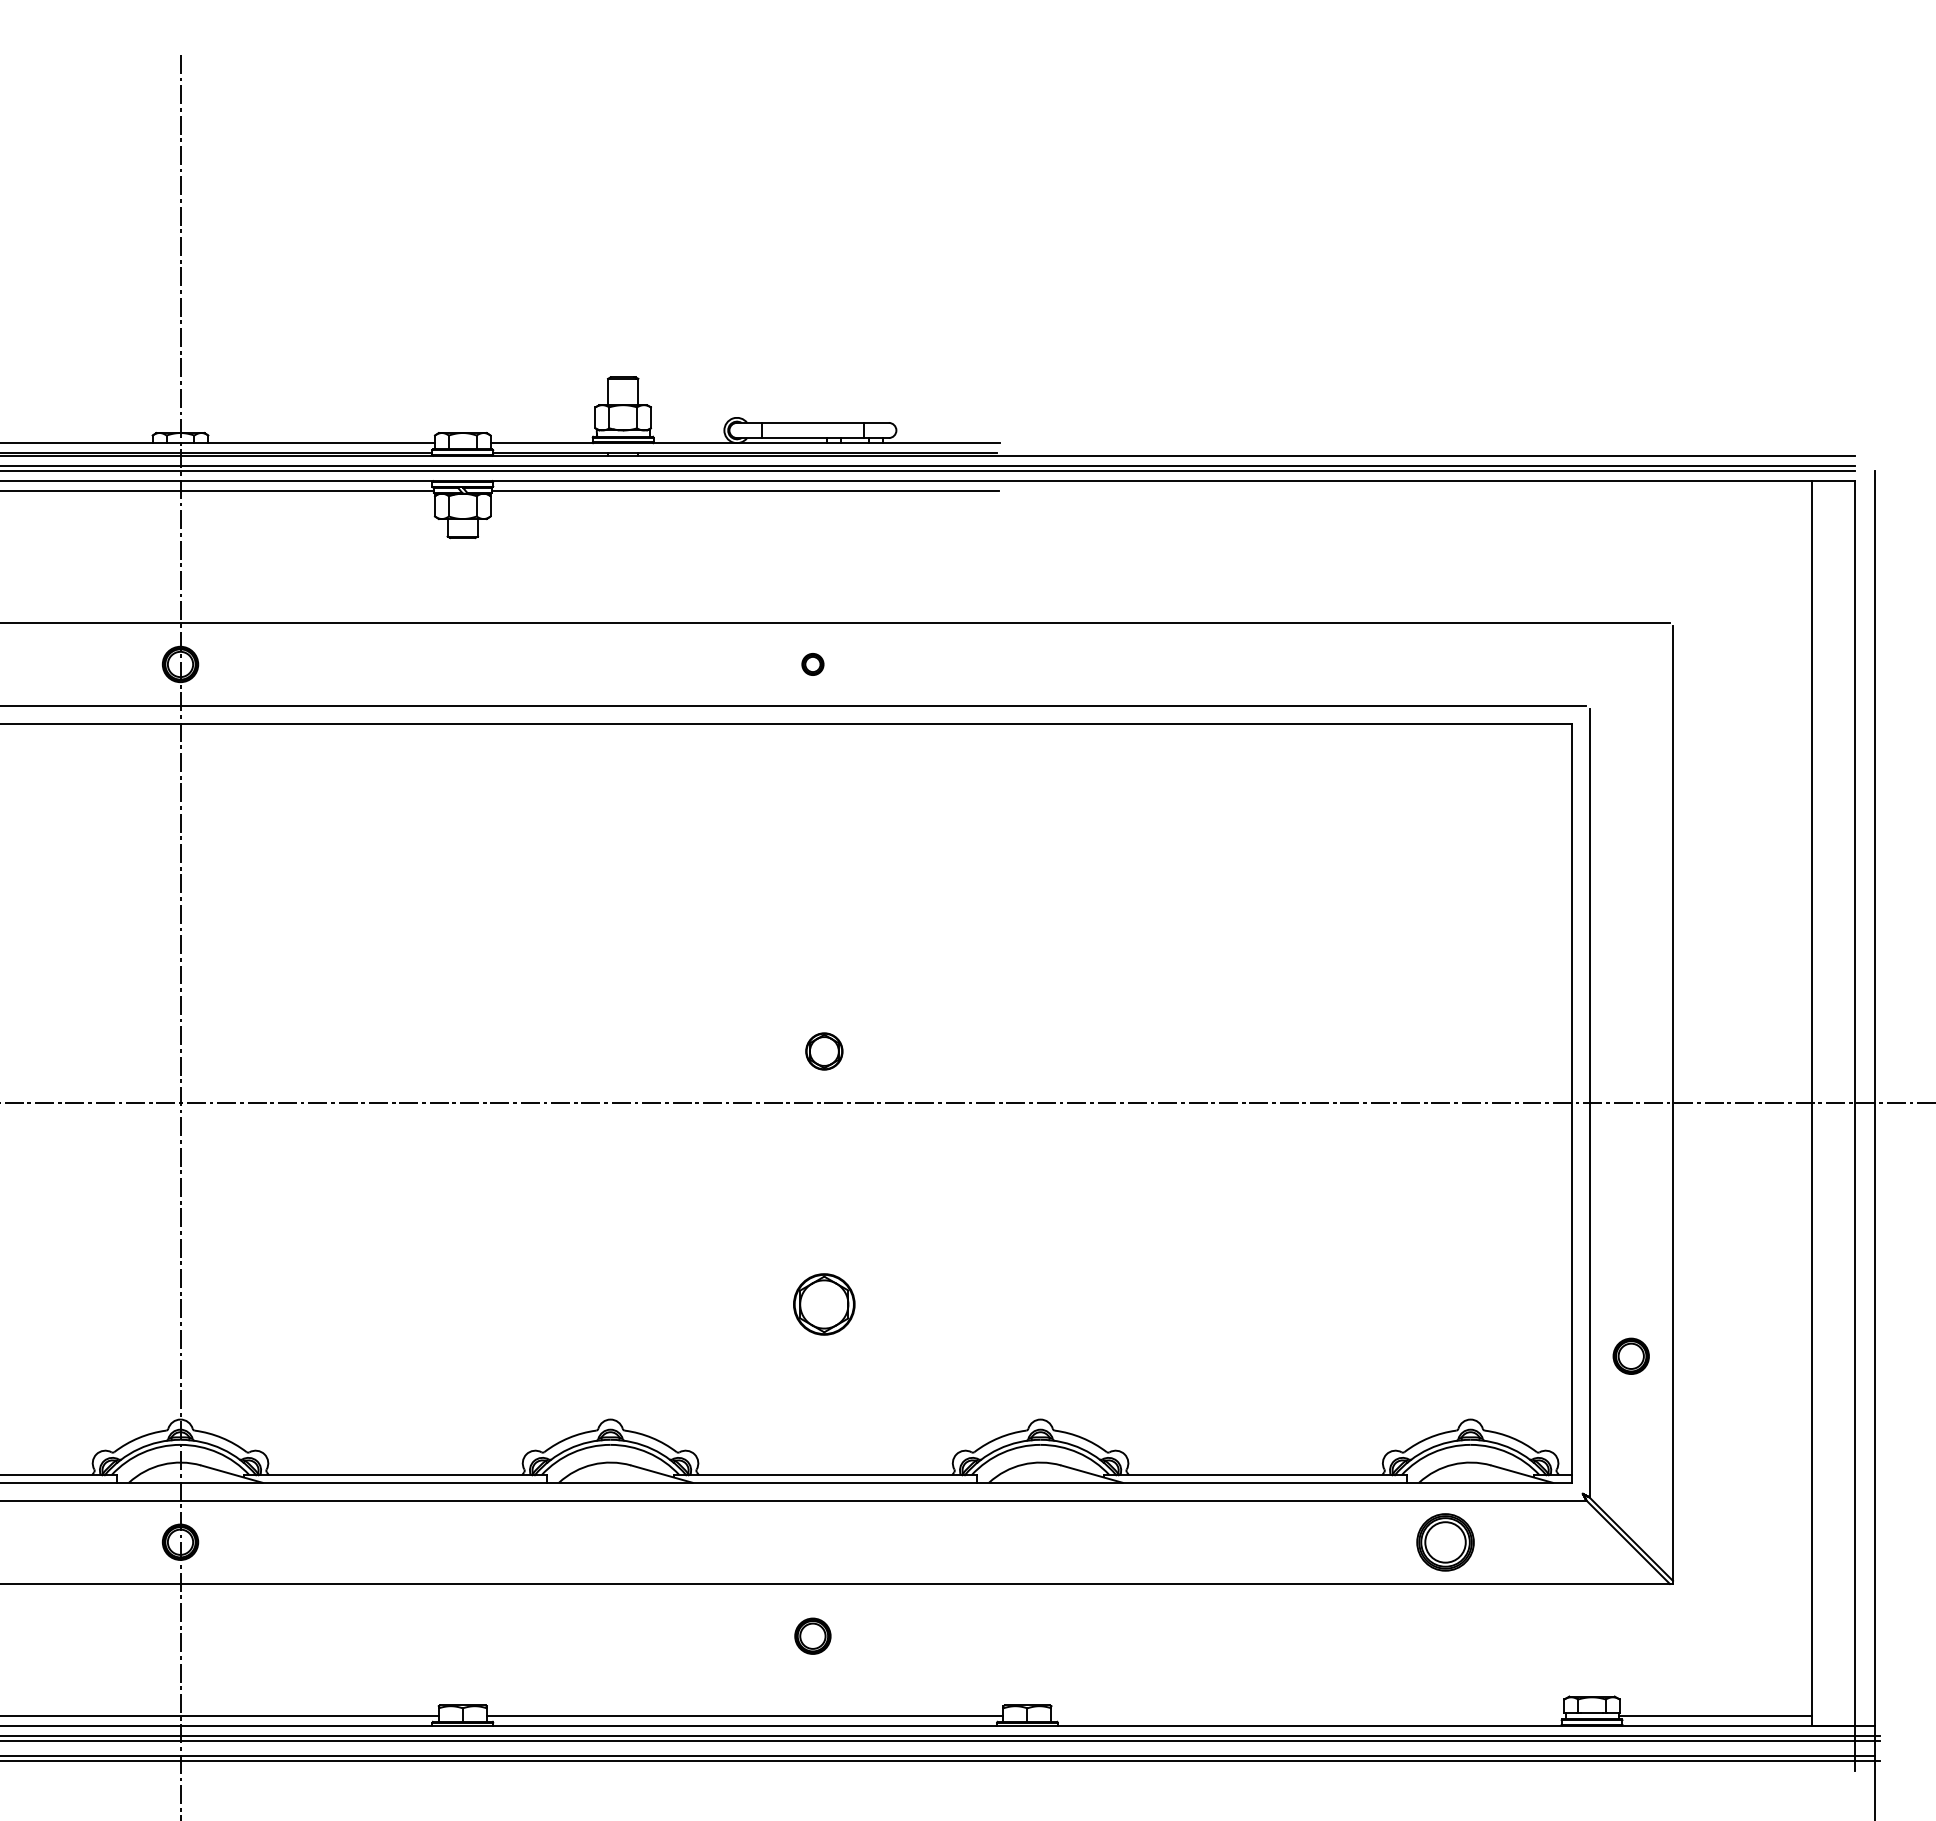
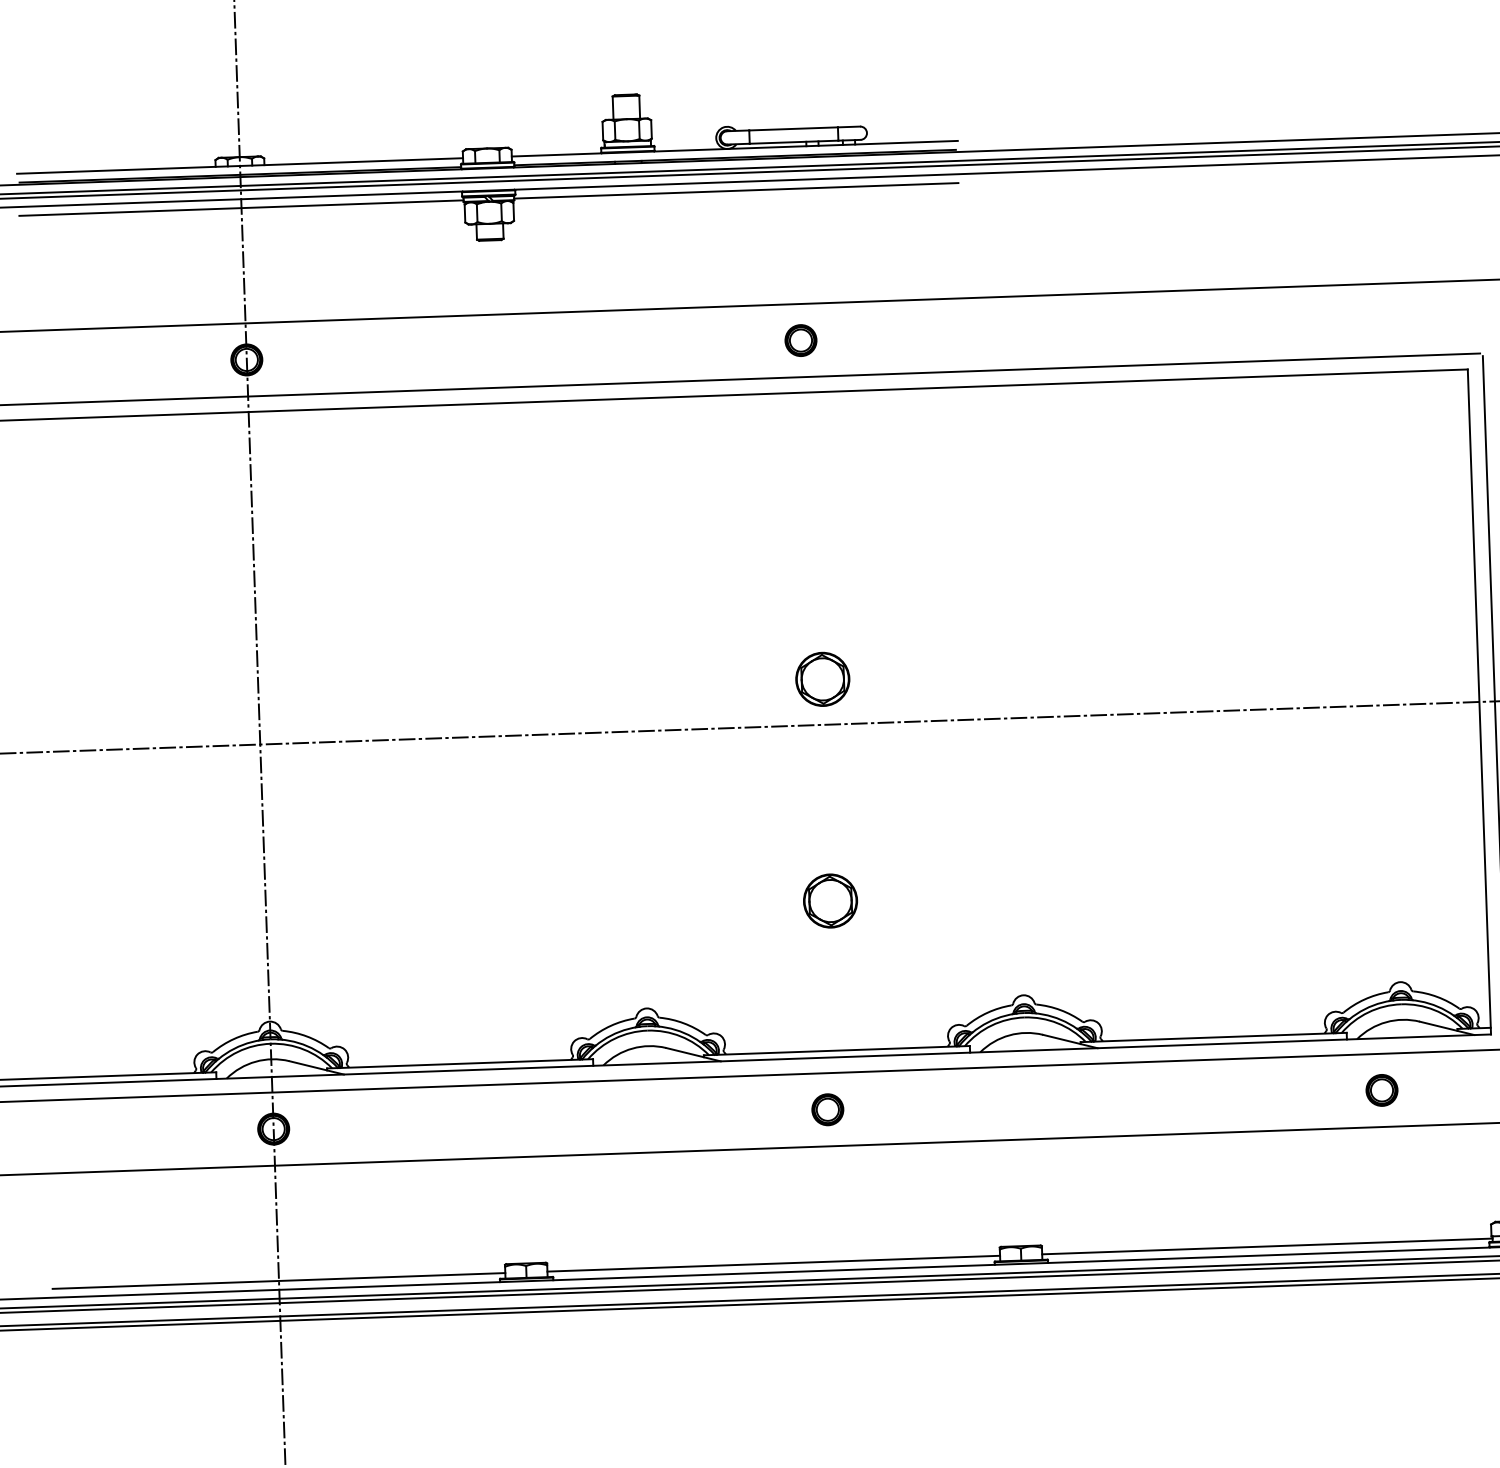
part: (812, 664) -> (800, 340), size x1.67
part: (824, 1051) -> (822, 679), size x1.67
part: (1444, 1541) -> (1381, 1089), size x0.62
part: (812, 1635) -> (827, 1109), moved
line: (1308, 1715) -> (1267, 1246), added

